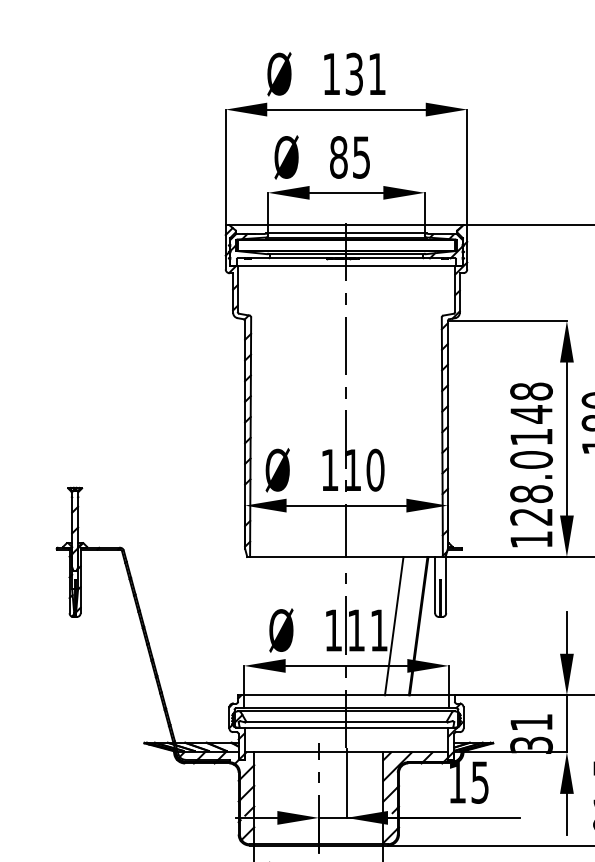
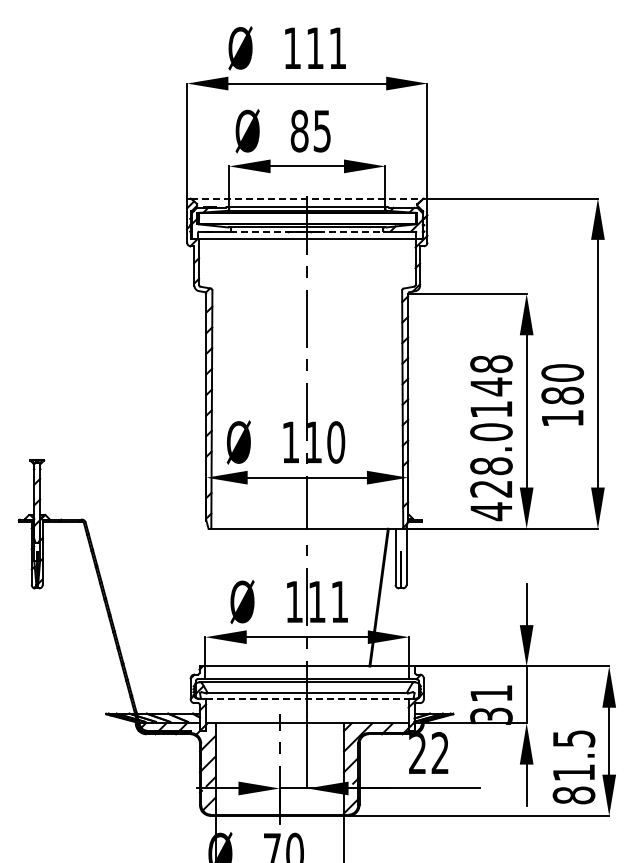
text: (353, 74) -> (314, 48), 131 -> 111
line: (346, 225) -> (307, 198), solid -> dashed
line: (346, 258) -> (307, 231), solid -> dashed
text: (531, 539) -> (491, 511), 128.0148 -> 428.0148
line: (393, 626) -> (354, 597), removed
line: (346, 727) -> (307, 698), solid -> dashed
text: (468, 782) -> (428, 753), 15 -> 22

